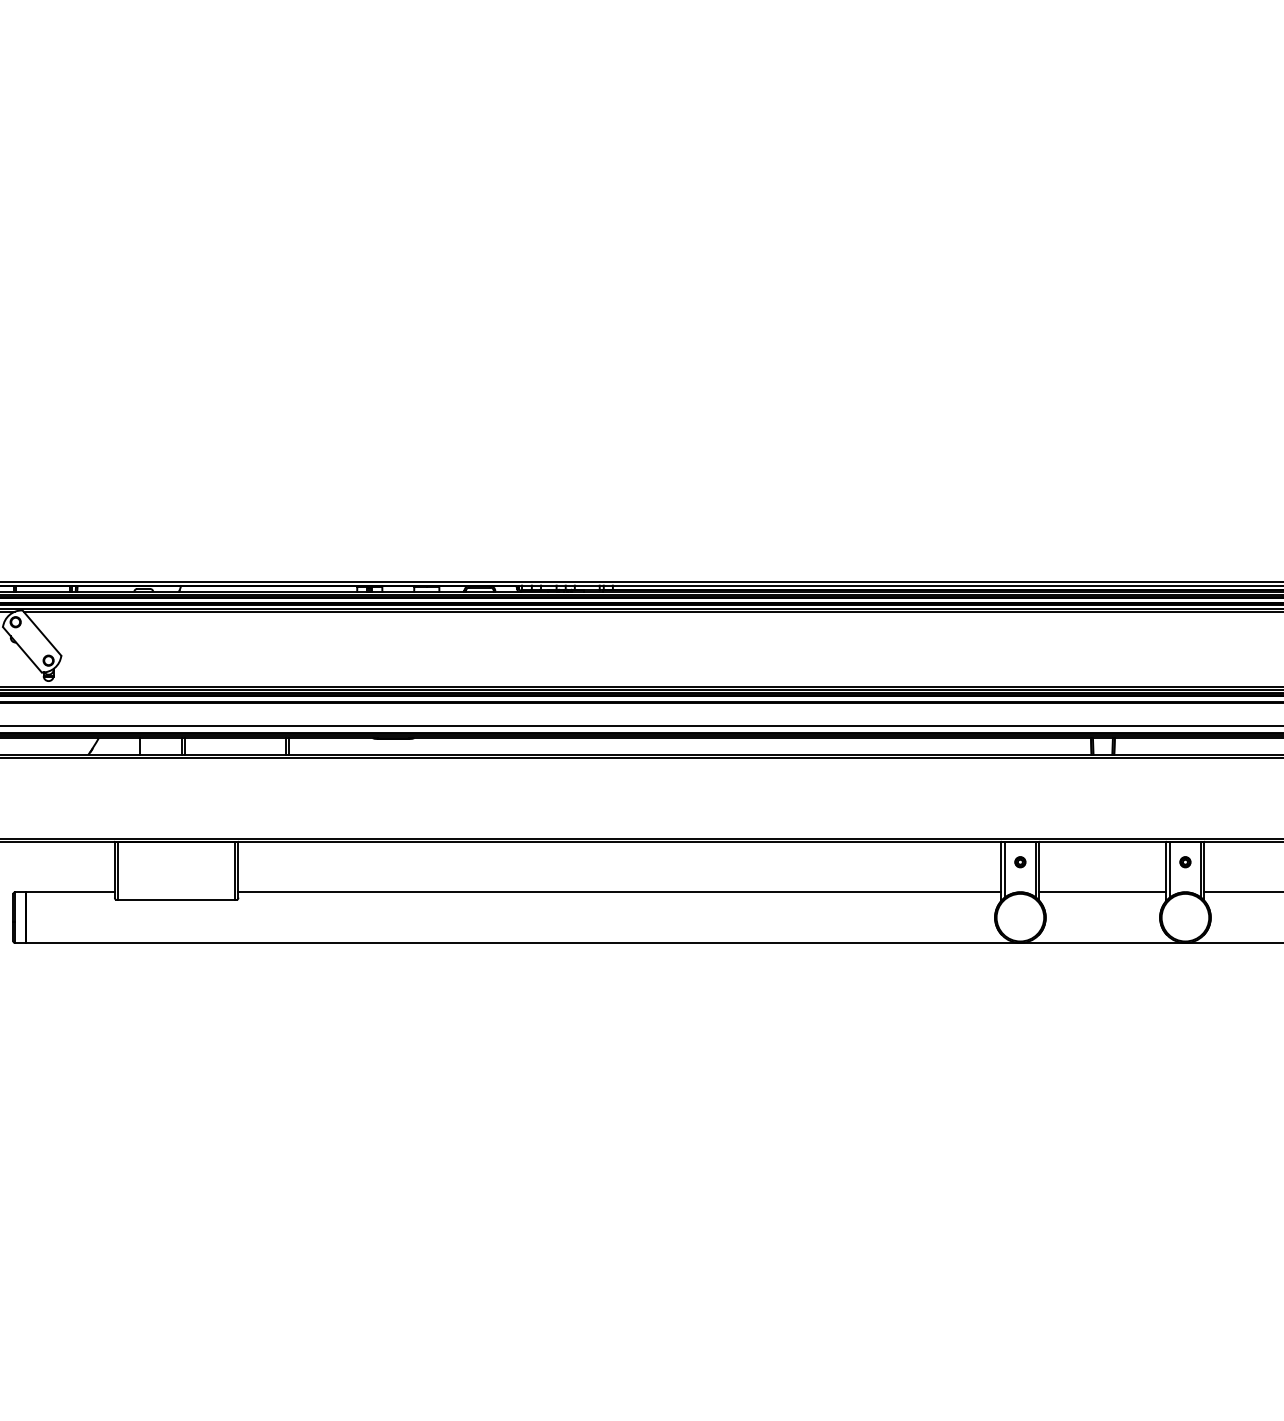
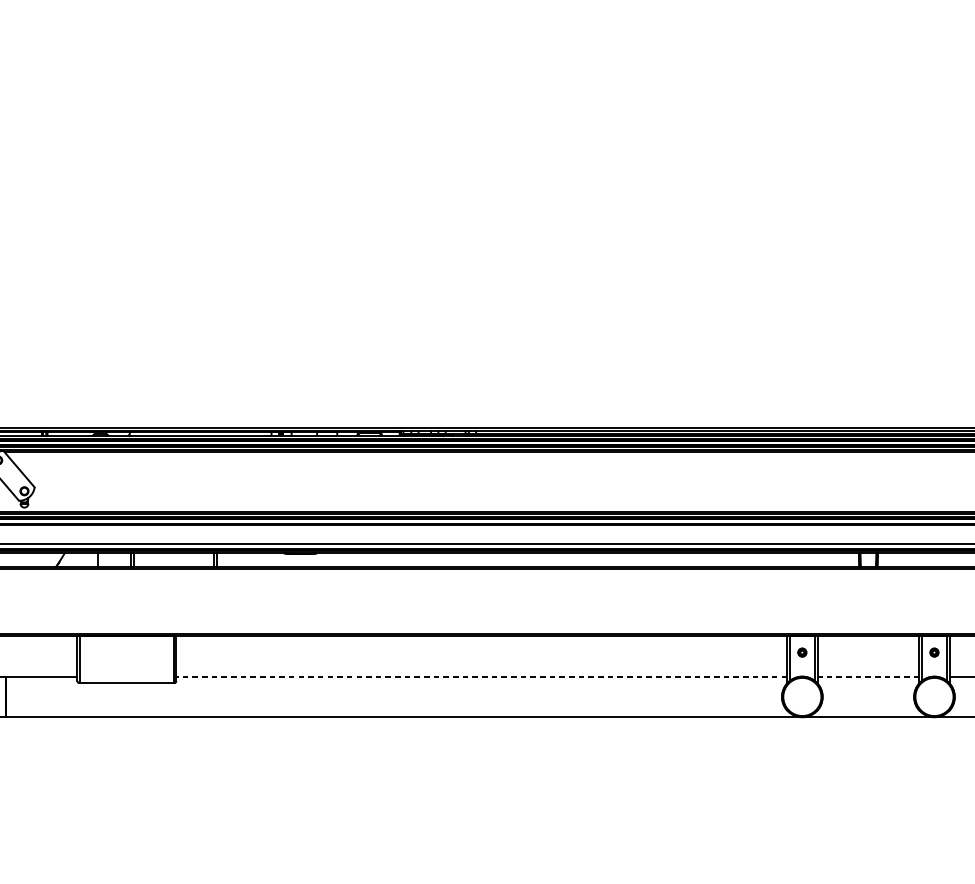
line: (619, 892) -> (481, 676), solid -> dashed
line: (1102, 892) -> (868, 676), solid -> dashed

